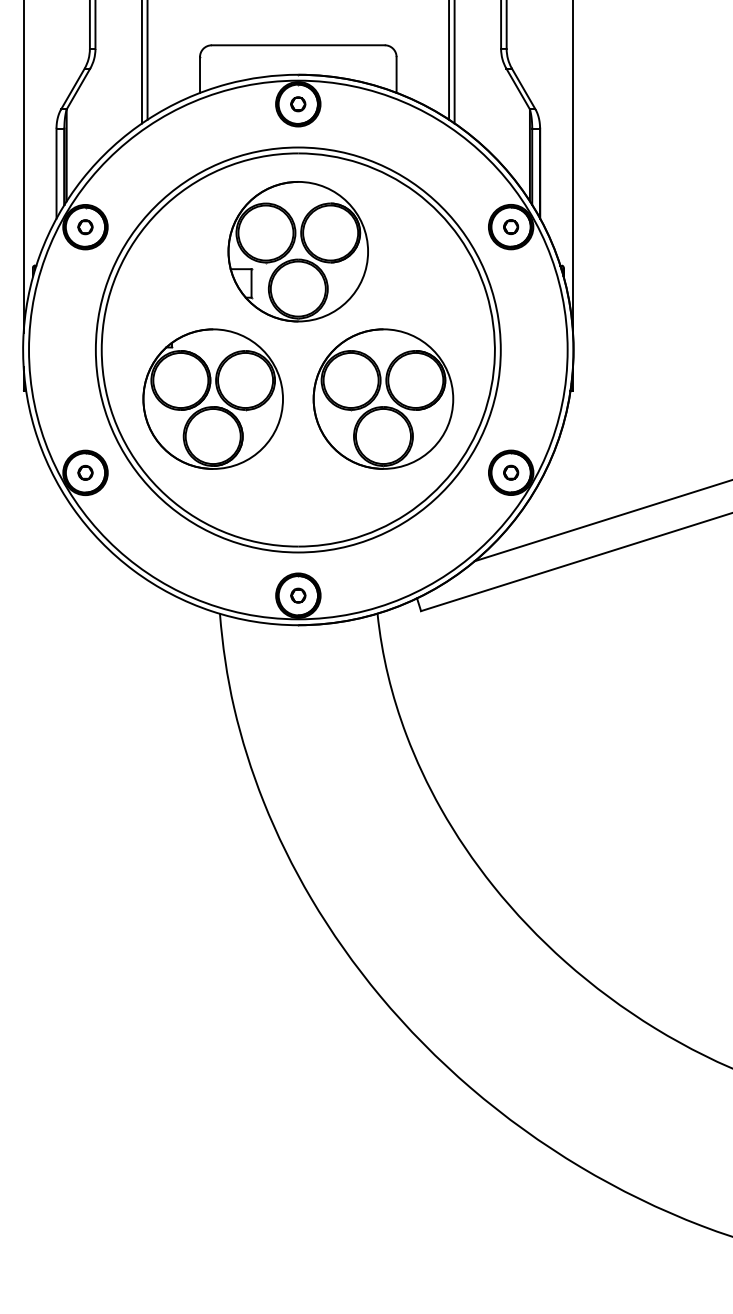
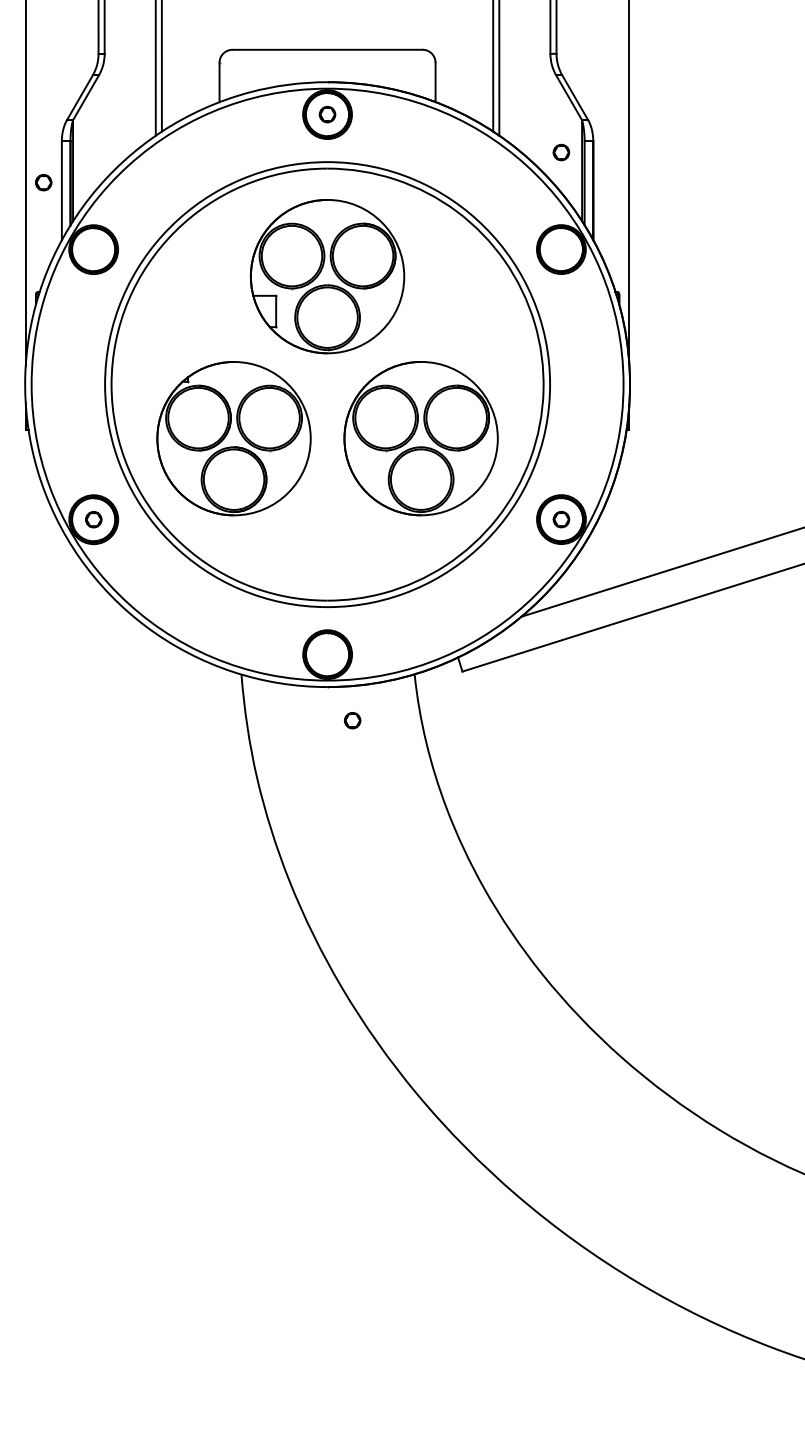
circle: (85, 227) -> (43, 182), moved
part: (511, 227) -> (561, 152), moved
circle: (298, 595) -> (352, 720), moved

